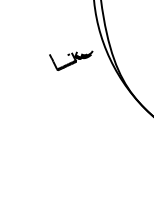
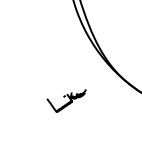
part: (71, 60) -> (67, 101), moved

